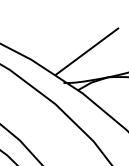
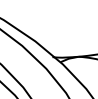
line: (85, 51) -> (67, 40), removed

